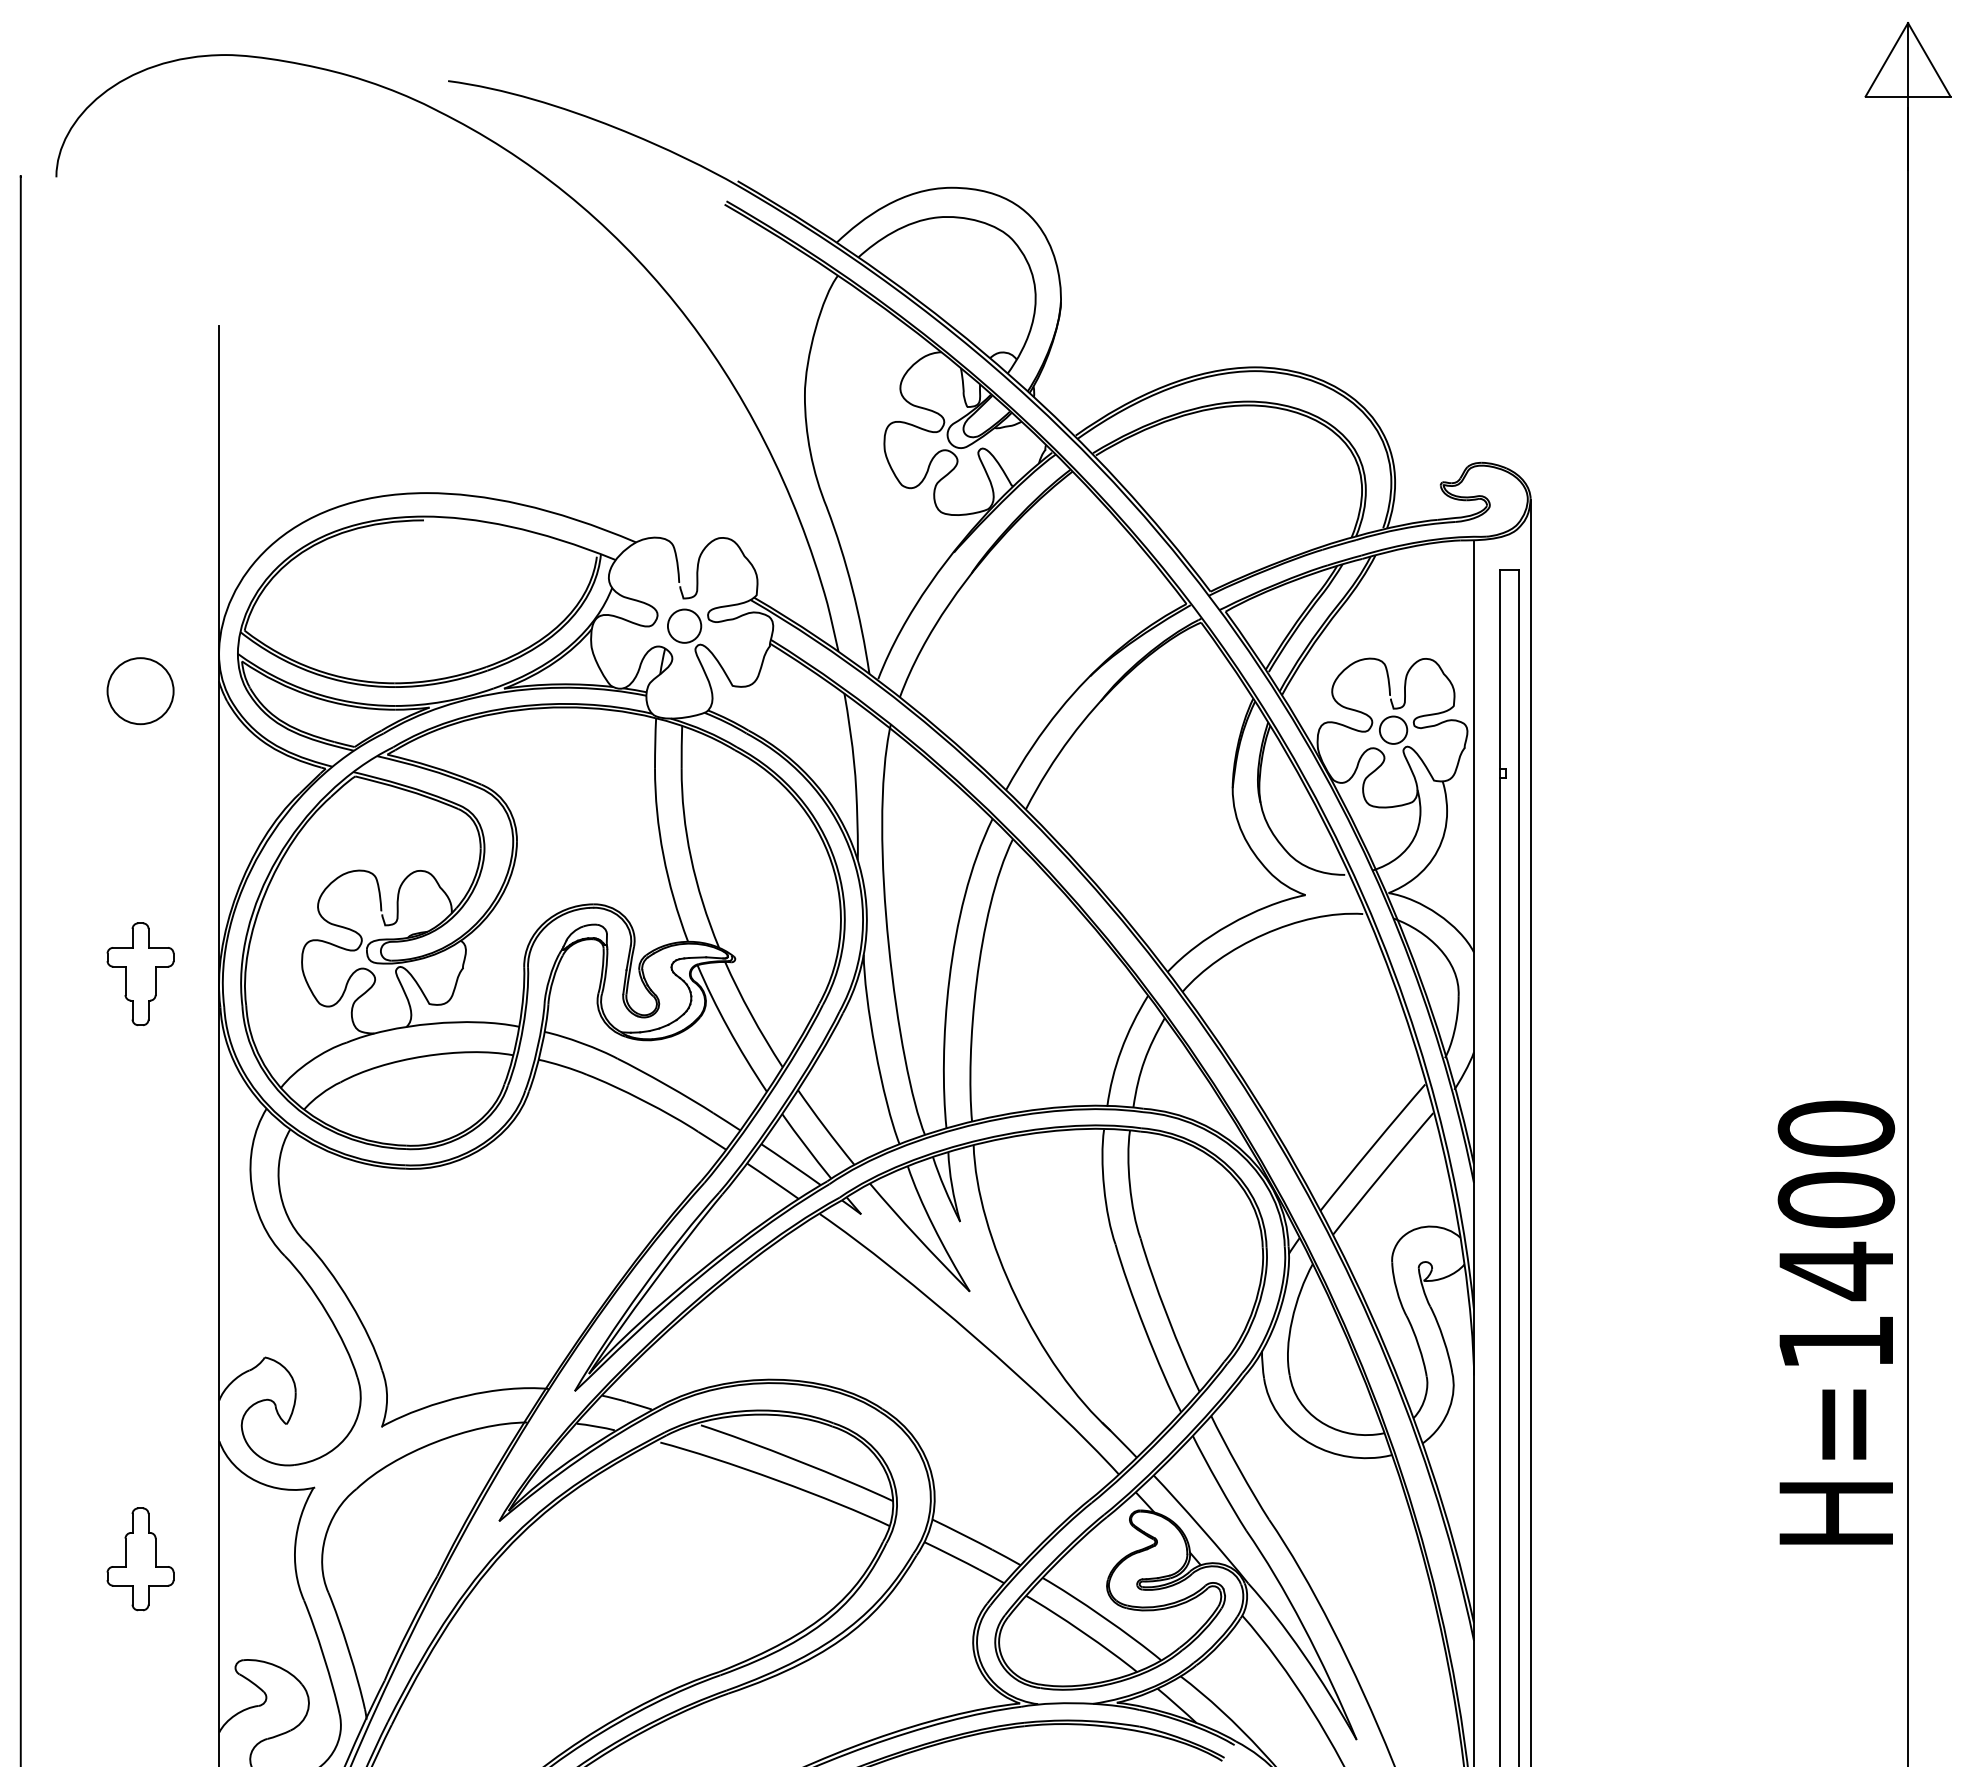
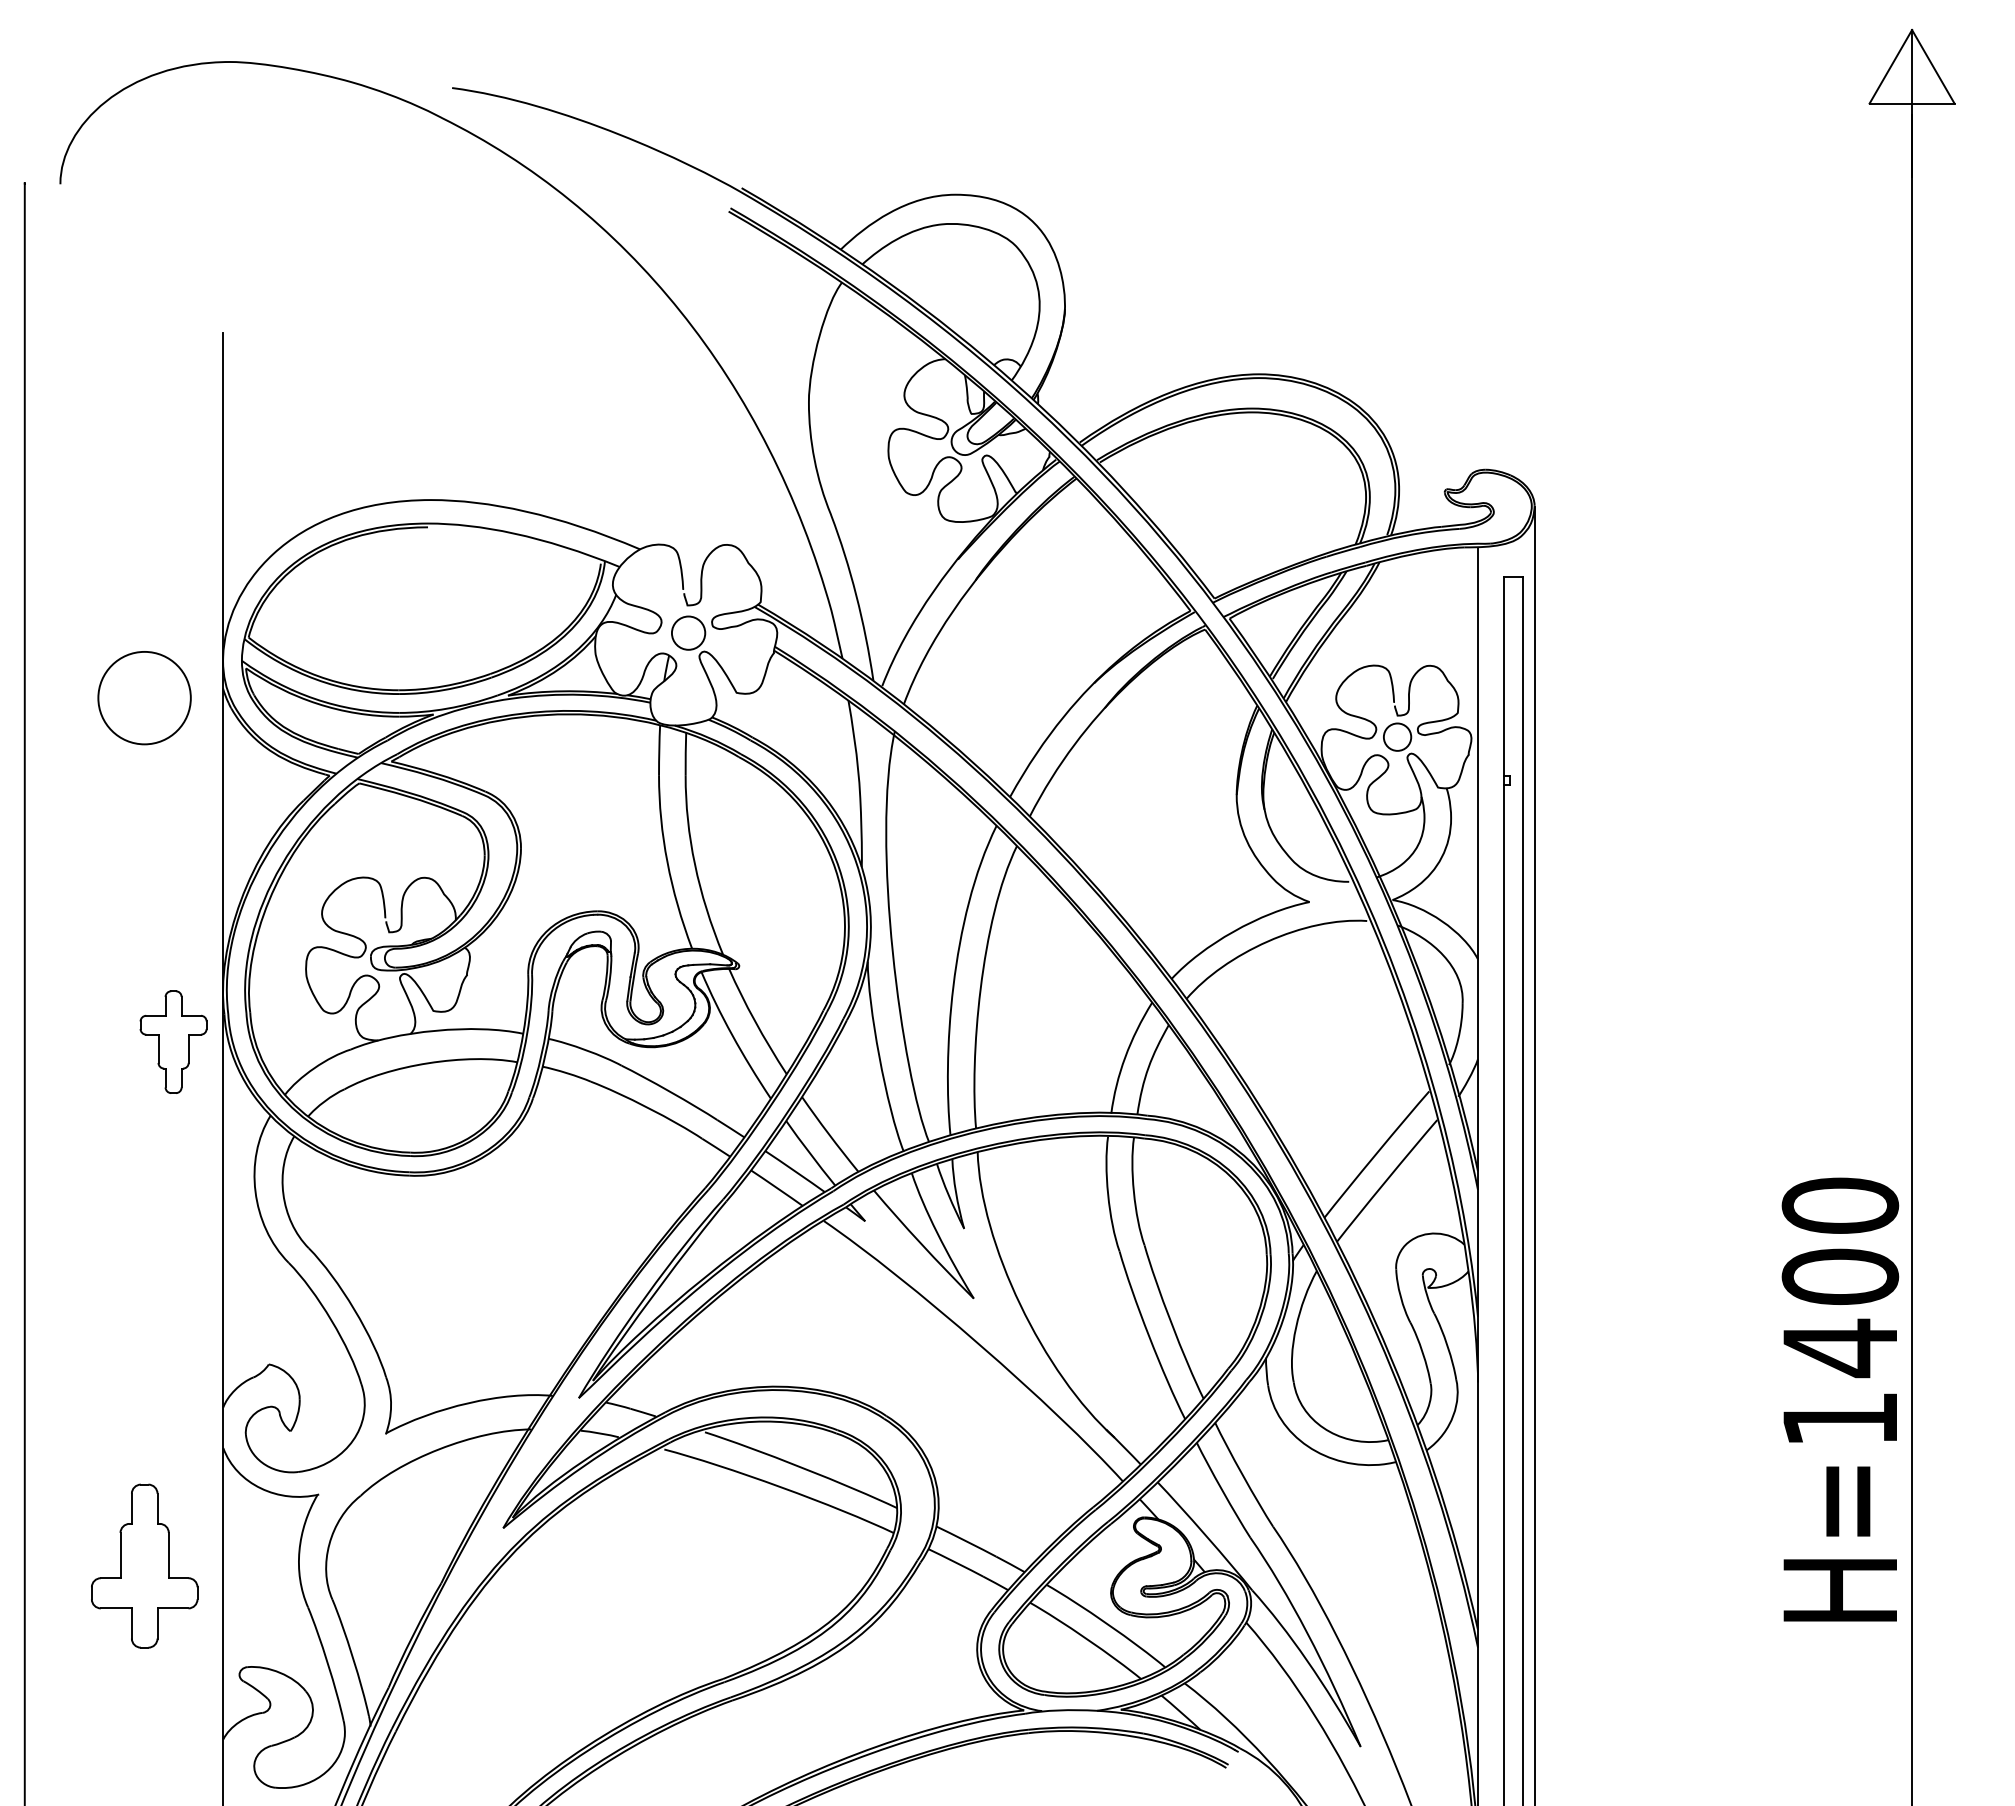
circle: (140, 691) -> (144, 698), size x1.4
part: (140, 973) -> (173, 1041), moved
text: (1836, 1322) -> (1840, 1399), moved
part: (140, 1559) -> (144, 1566), size x1.6

